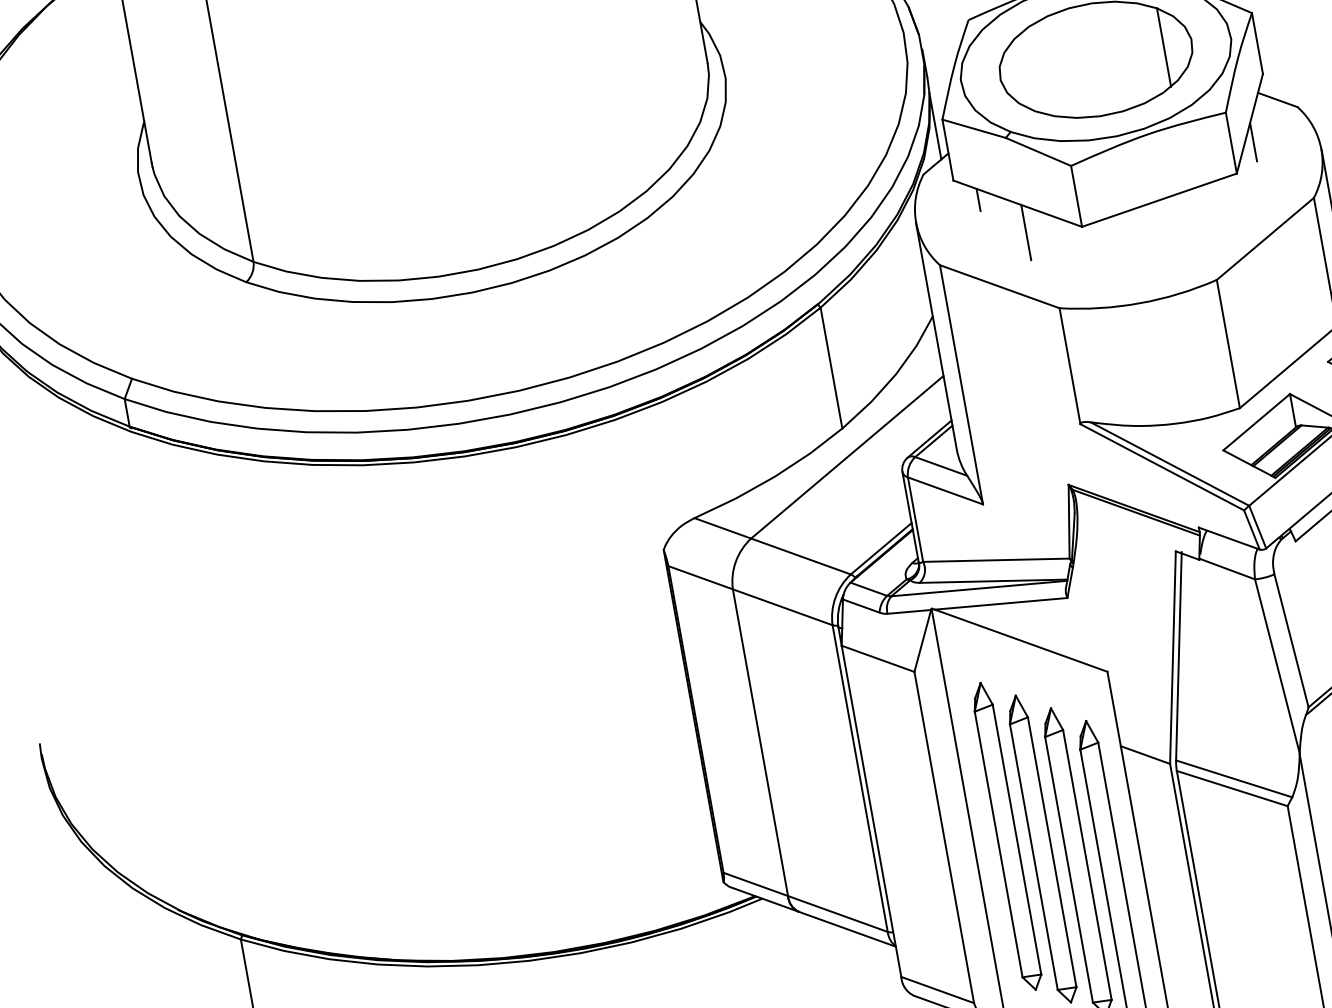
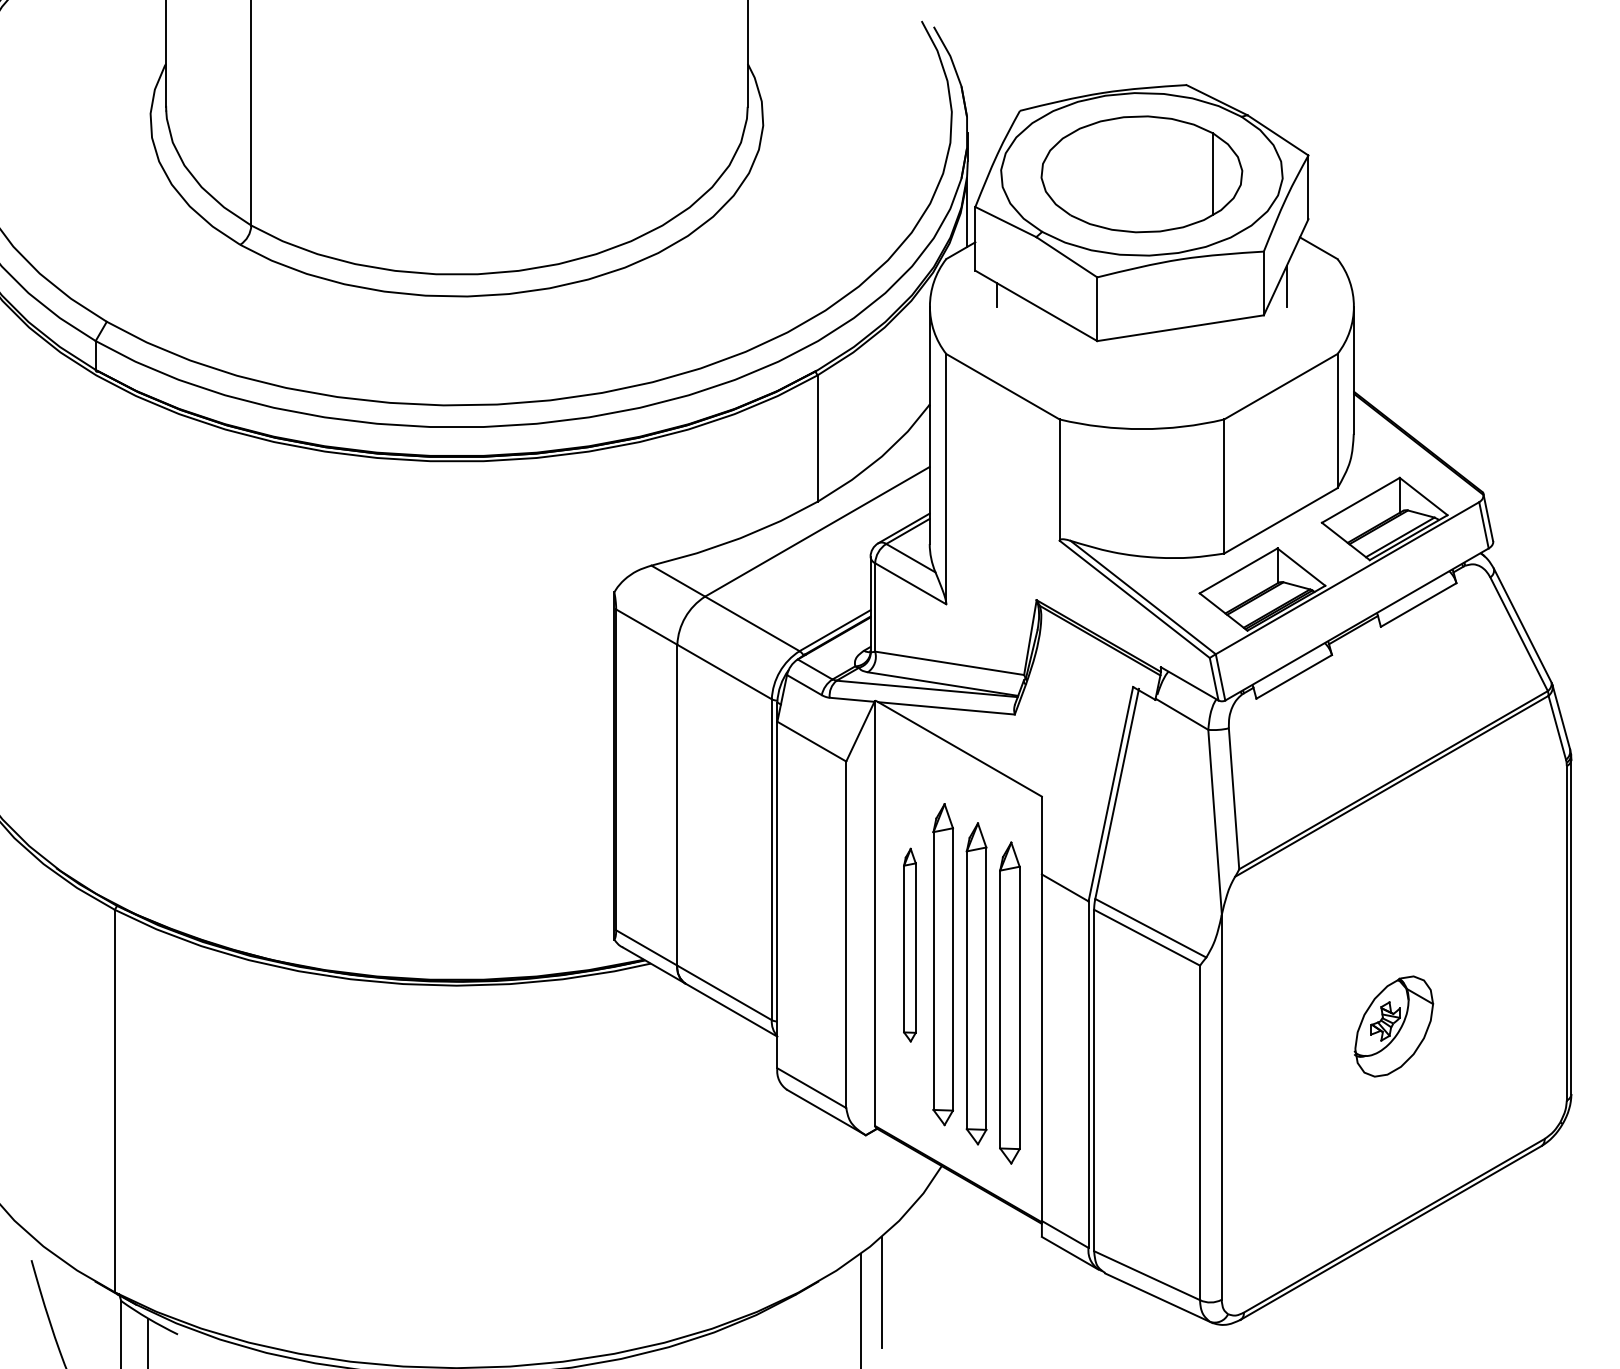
line: (1026, 232) -> (1039, 336), removed
part: (1006, 835) -> (909, 944), size x0.6

